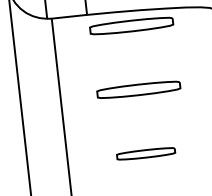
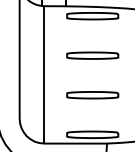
part: (145, 154) -> (92, 95), size x1.43

